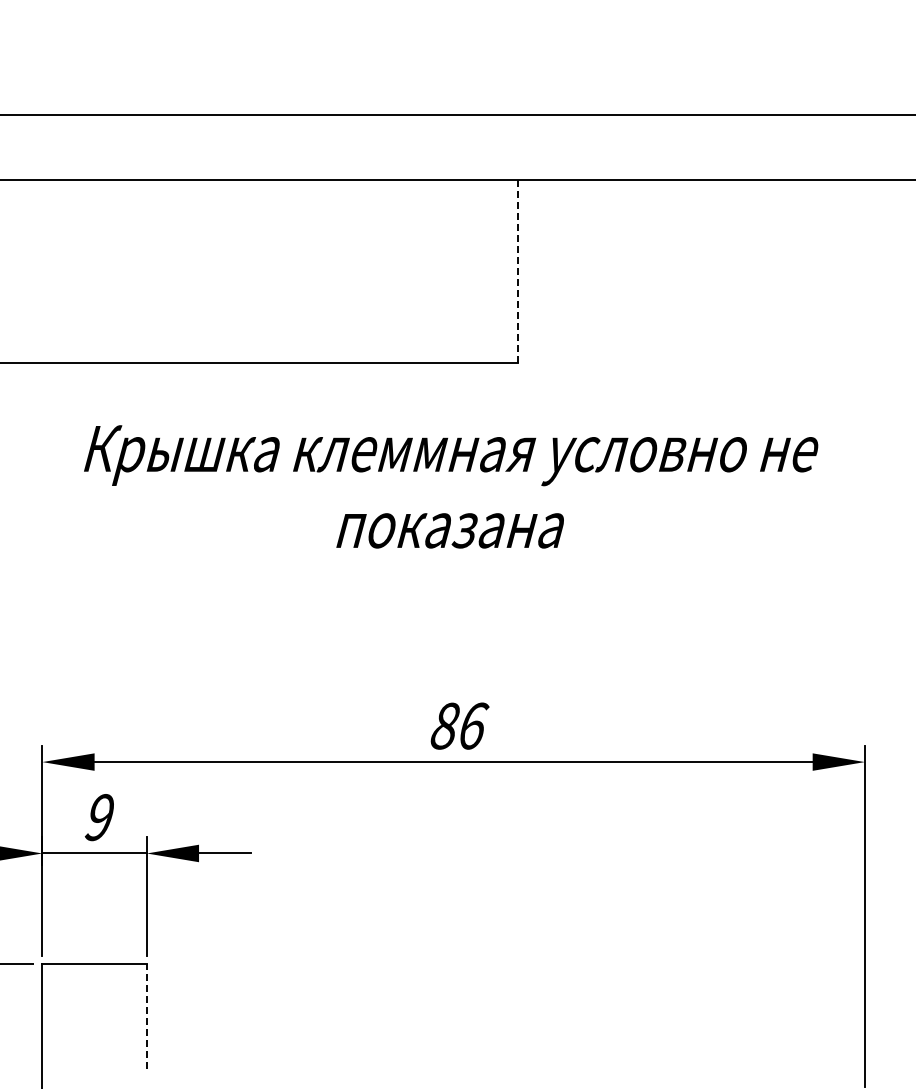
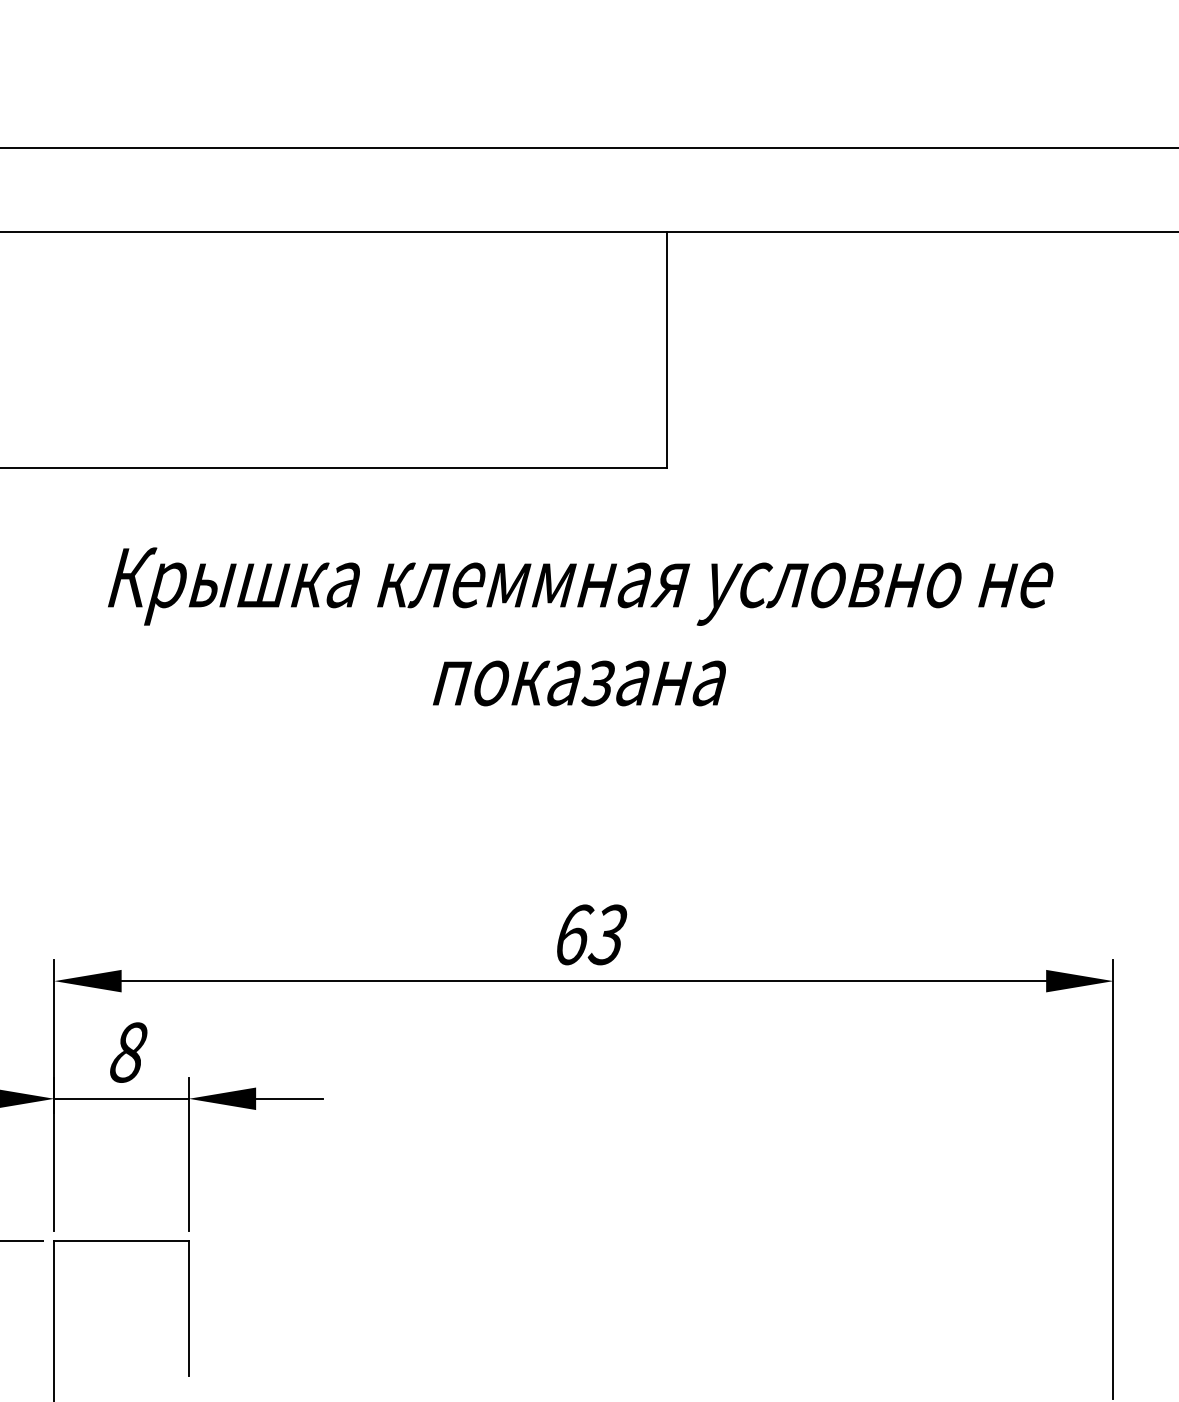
line: (518, 271) -> (667, 349), dashed -> solid
text: (459, 725) -> (591, 934), 86 -> 63
text: (99, 817) -> (127, 1052), 9 -> 8
line: (146, 1015) -> (188, 1307), dashed -> solid

